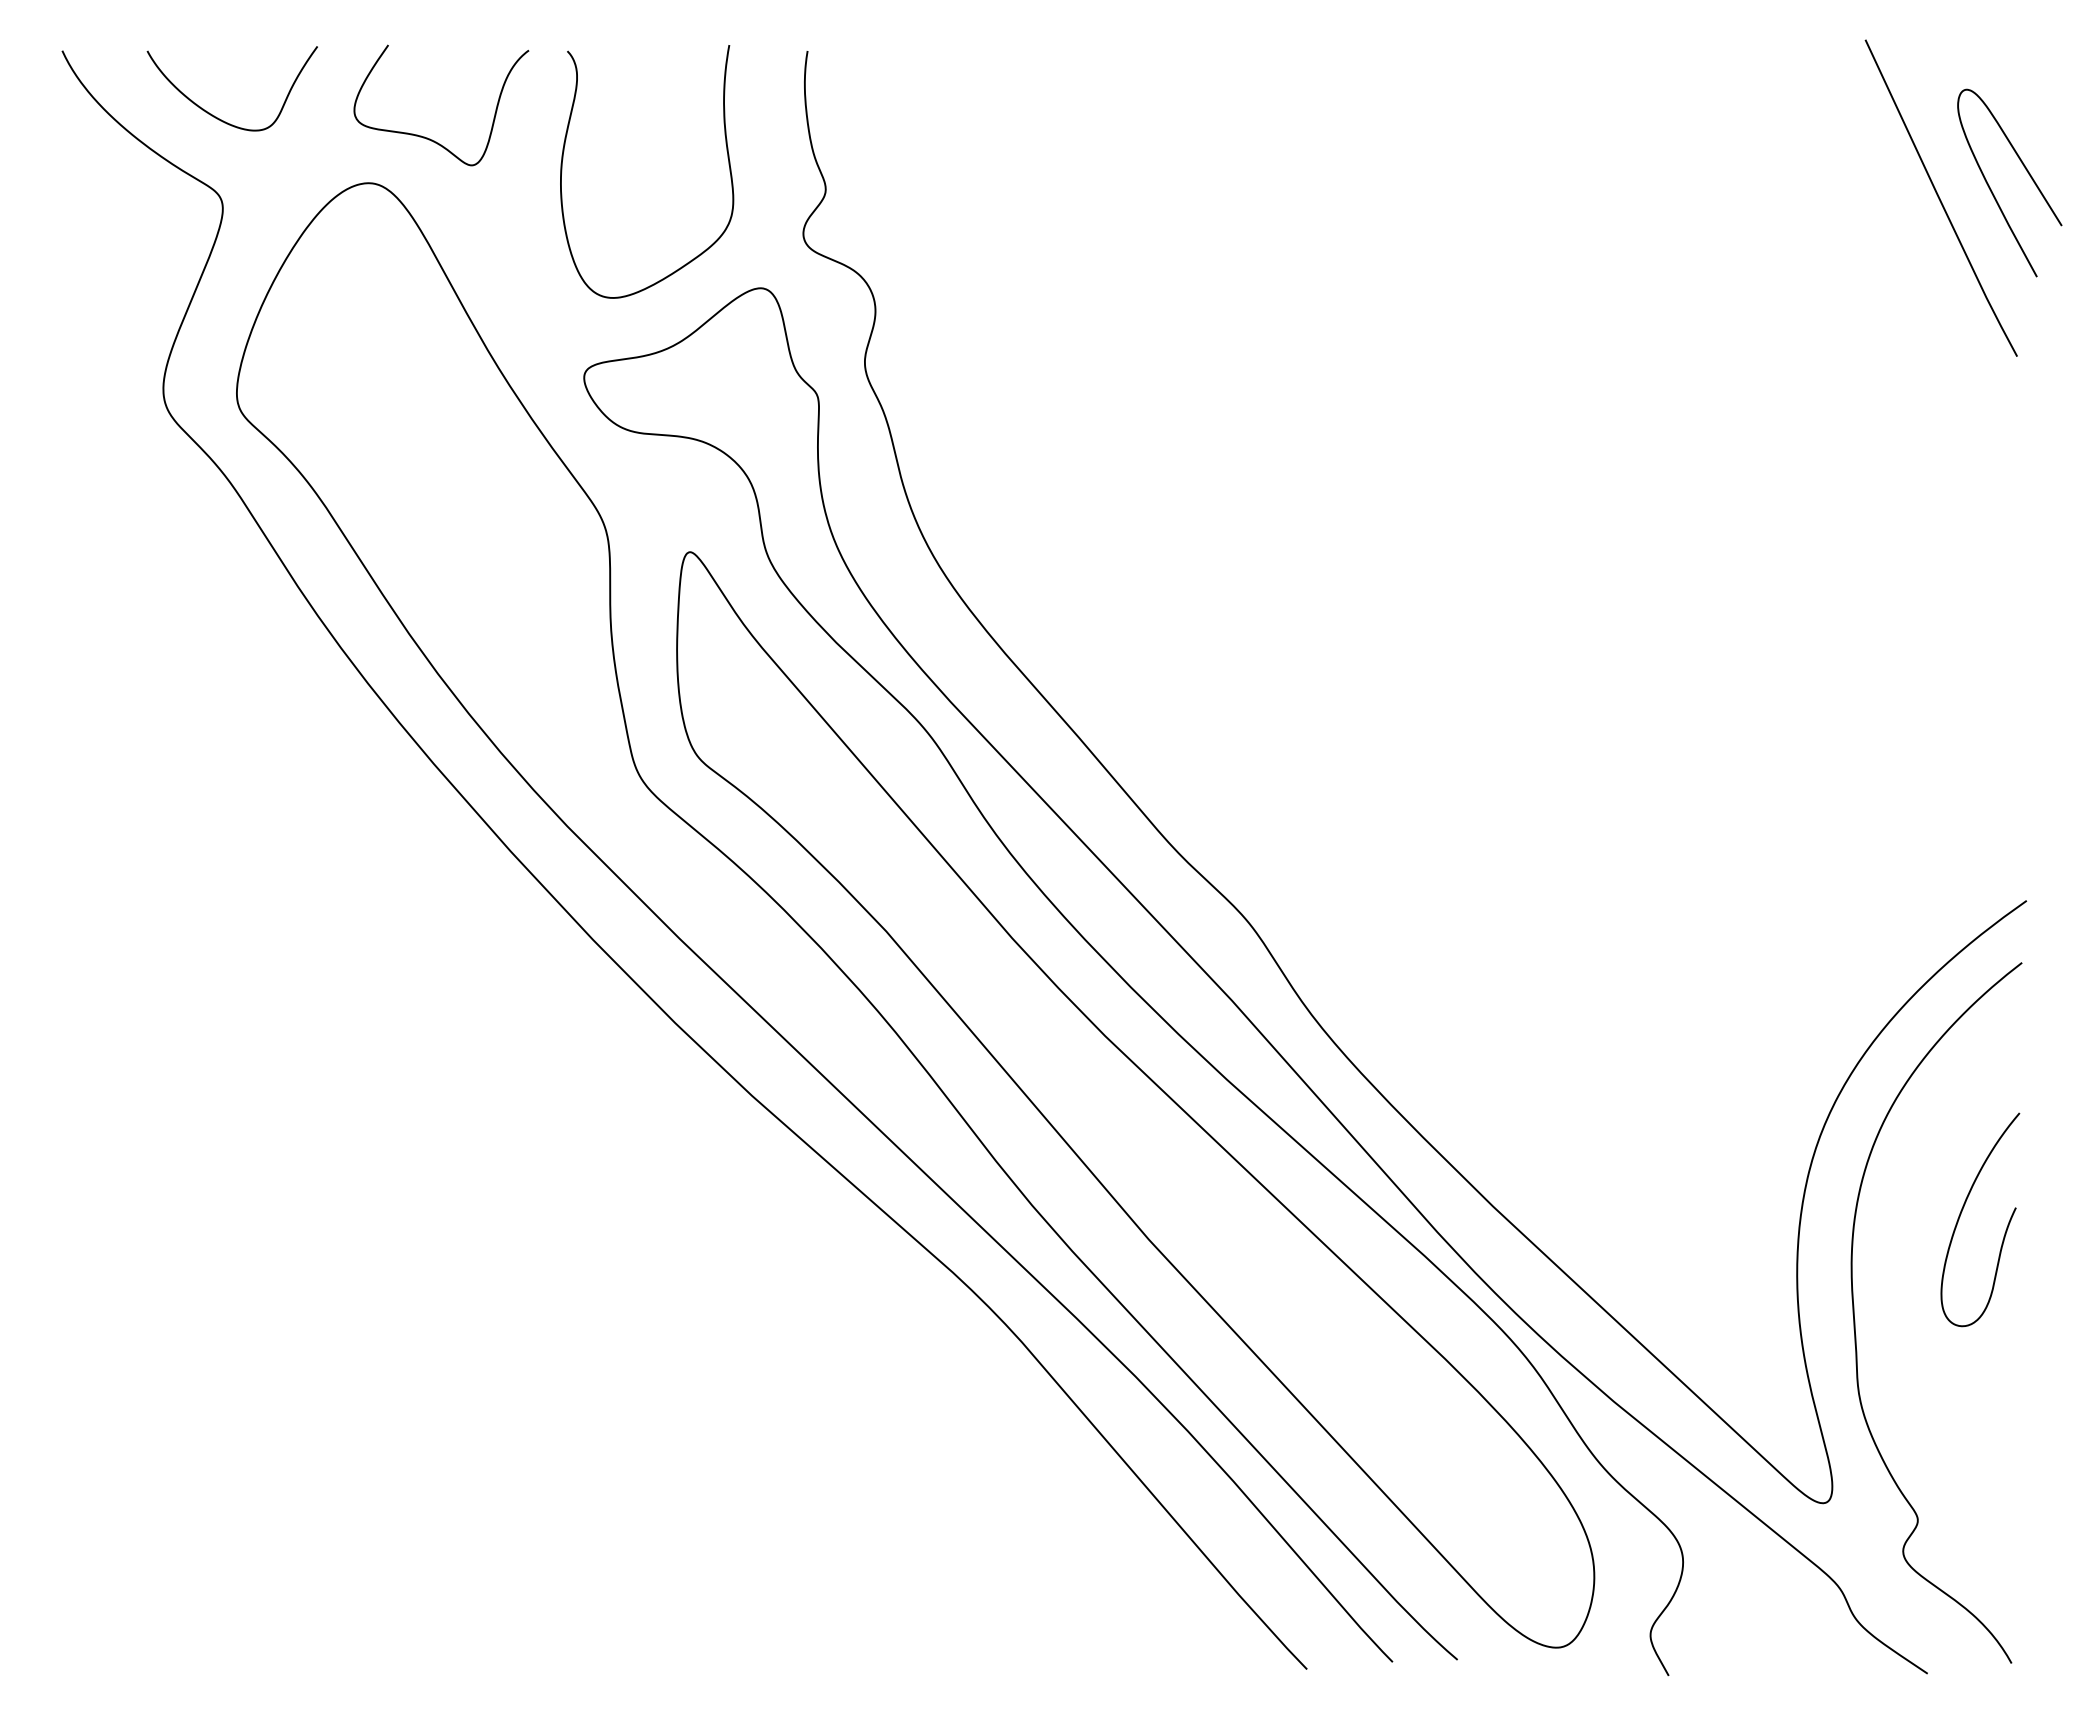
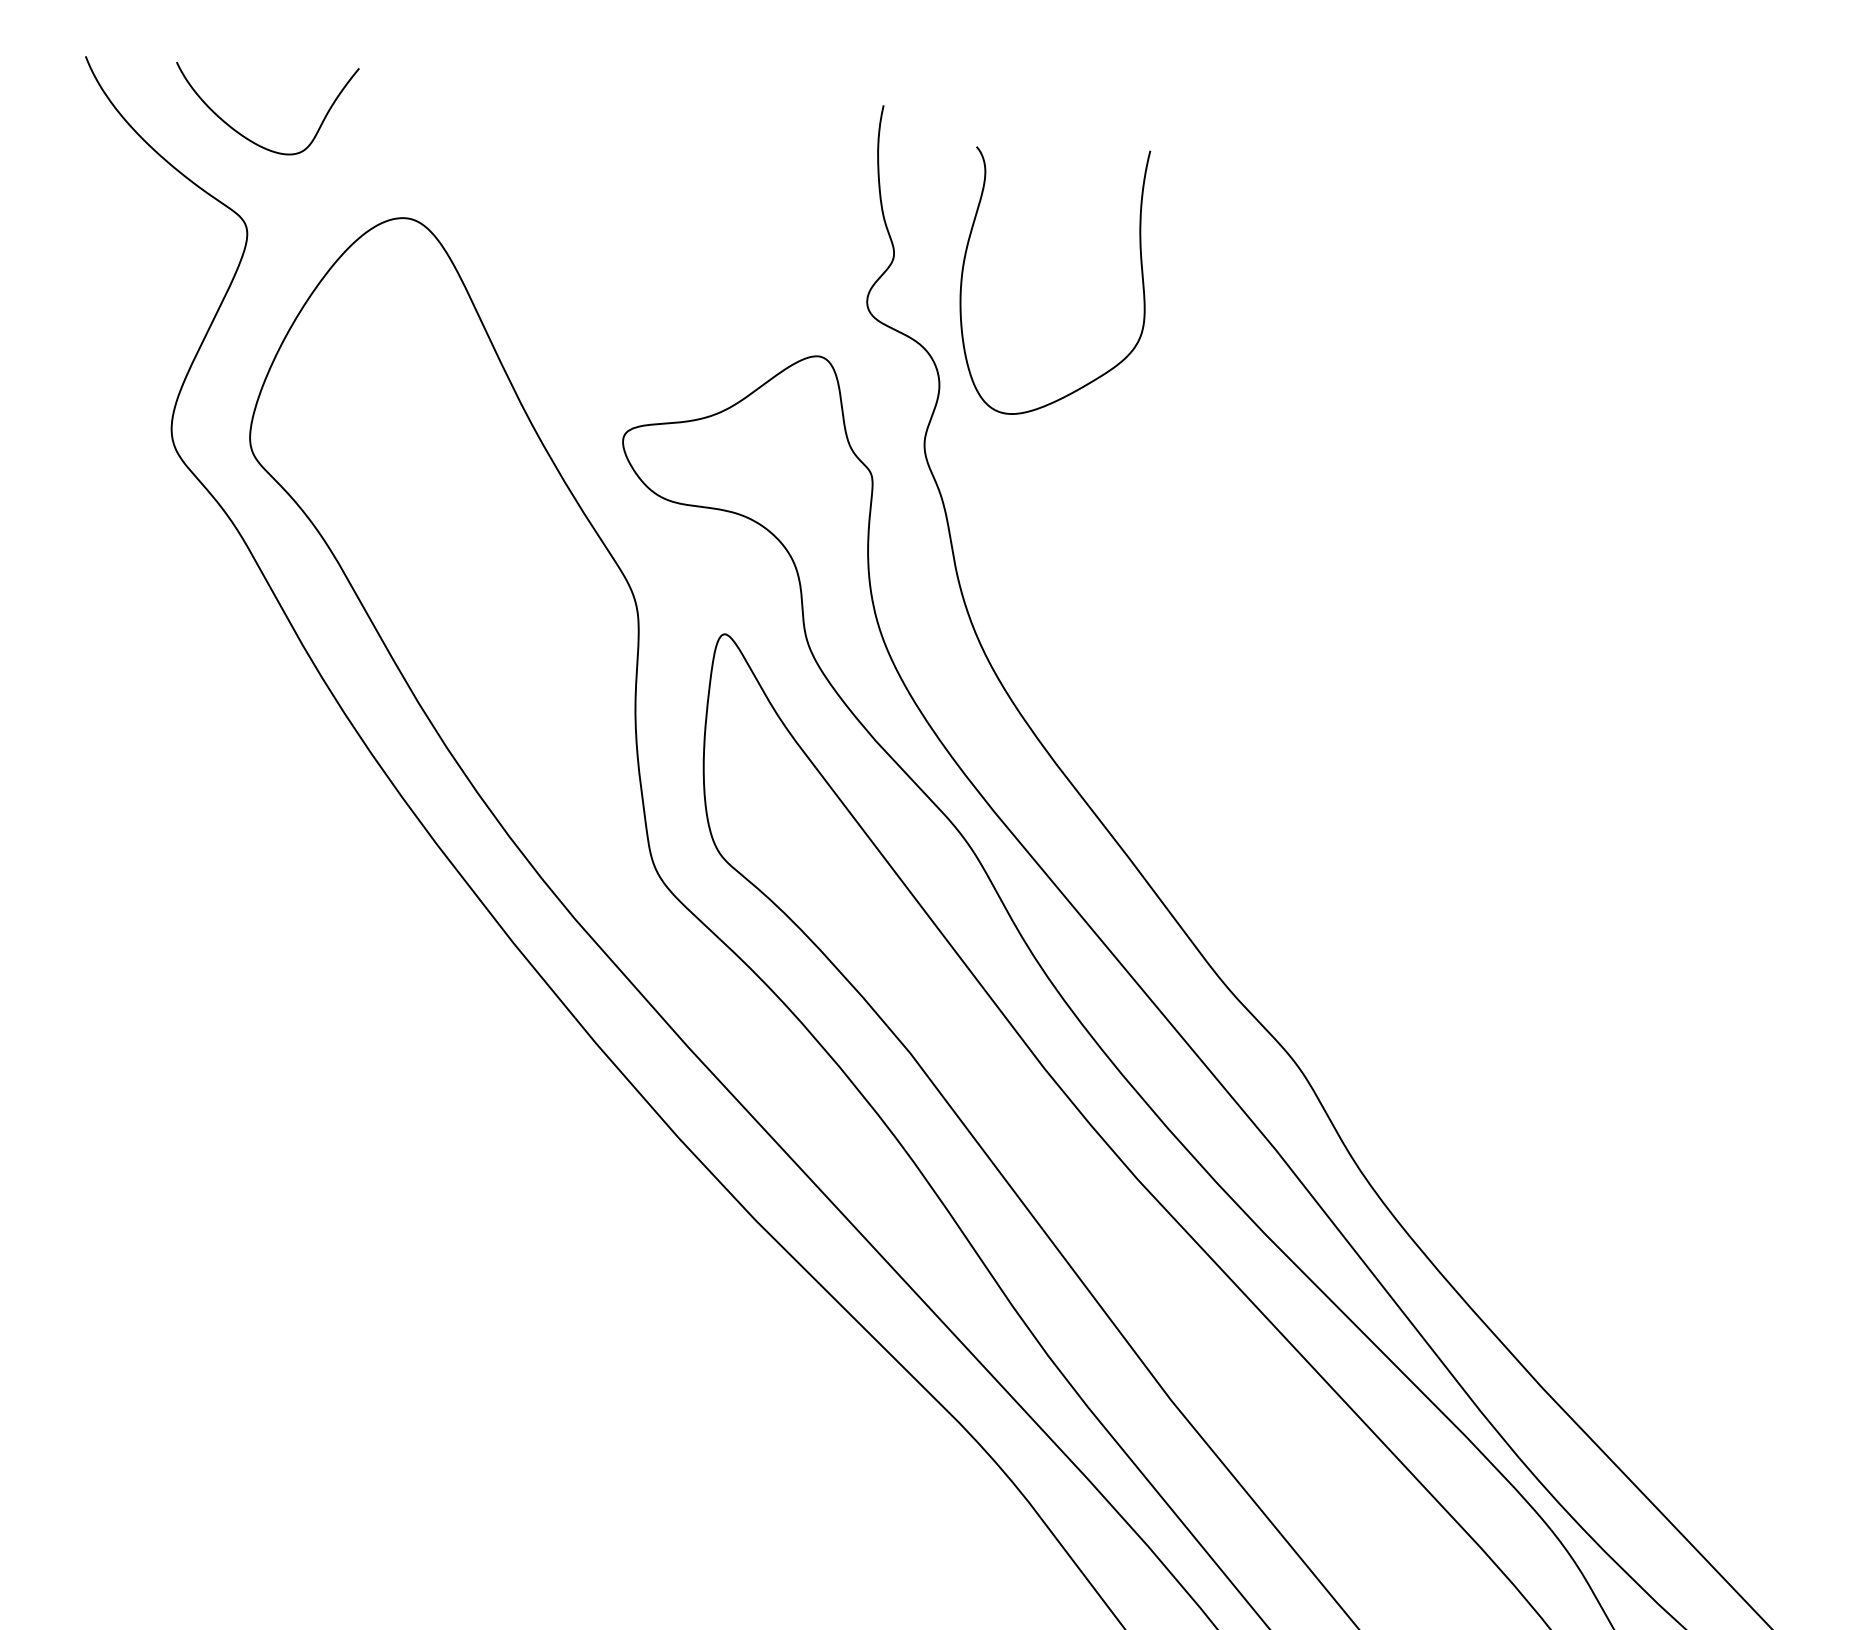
curve: (430, 138) -> (474, 174), removed
curve: (727, 158) -> (1140, 272), moved

